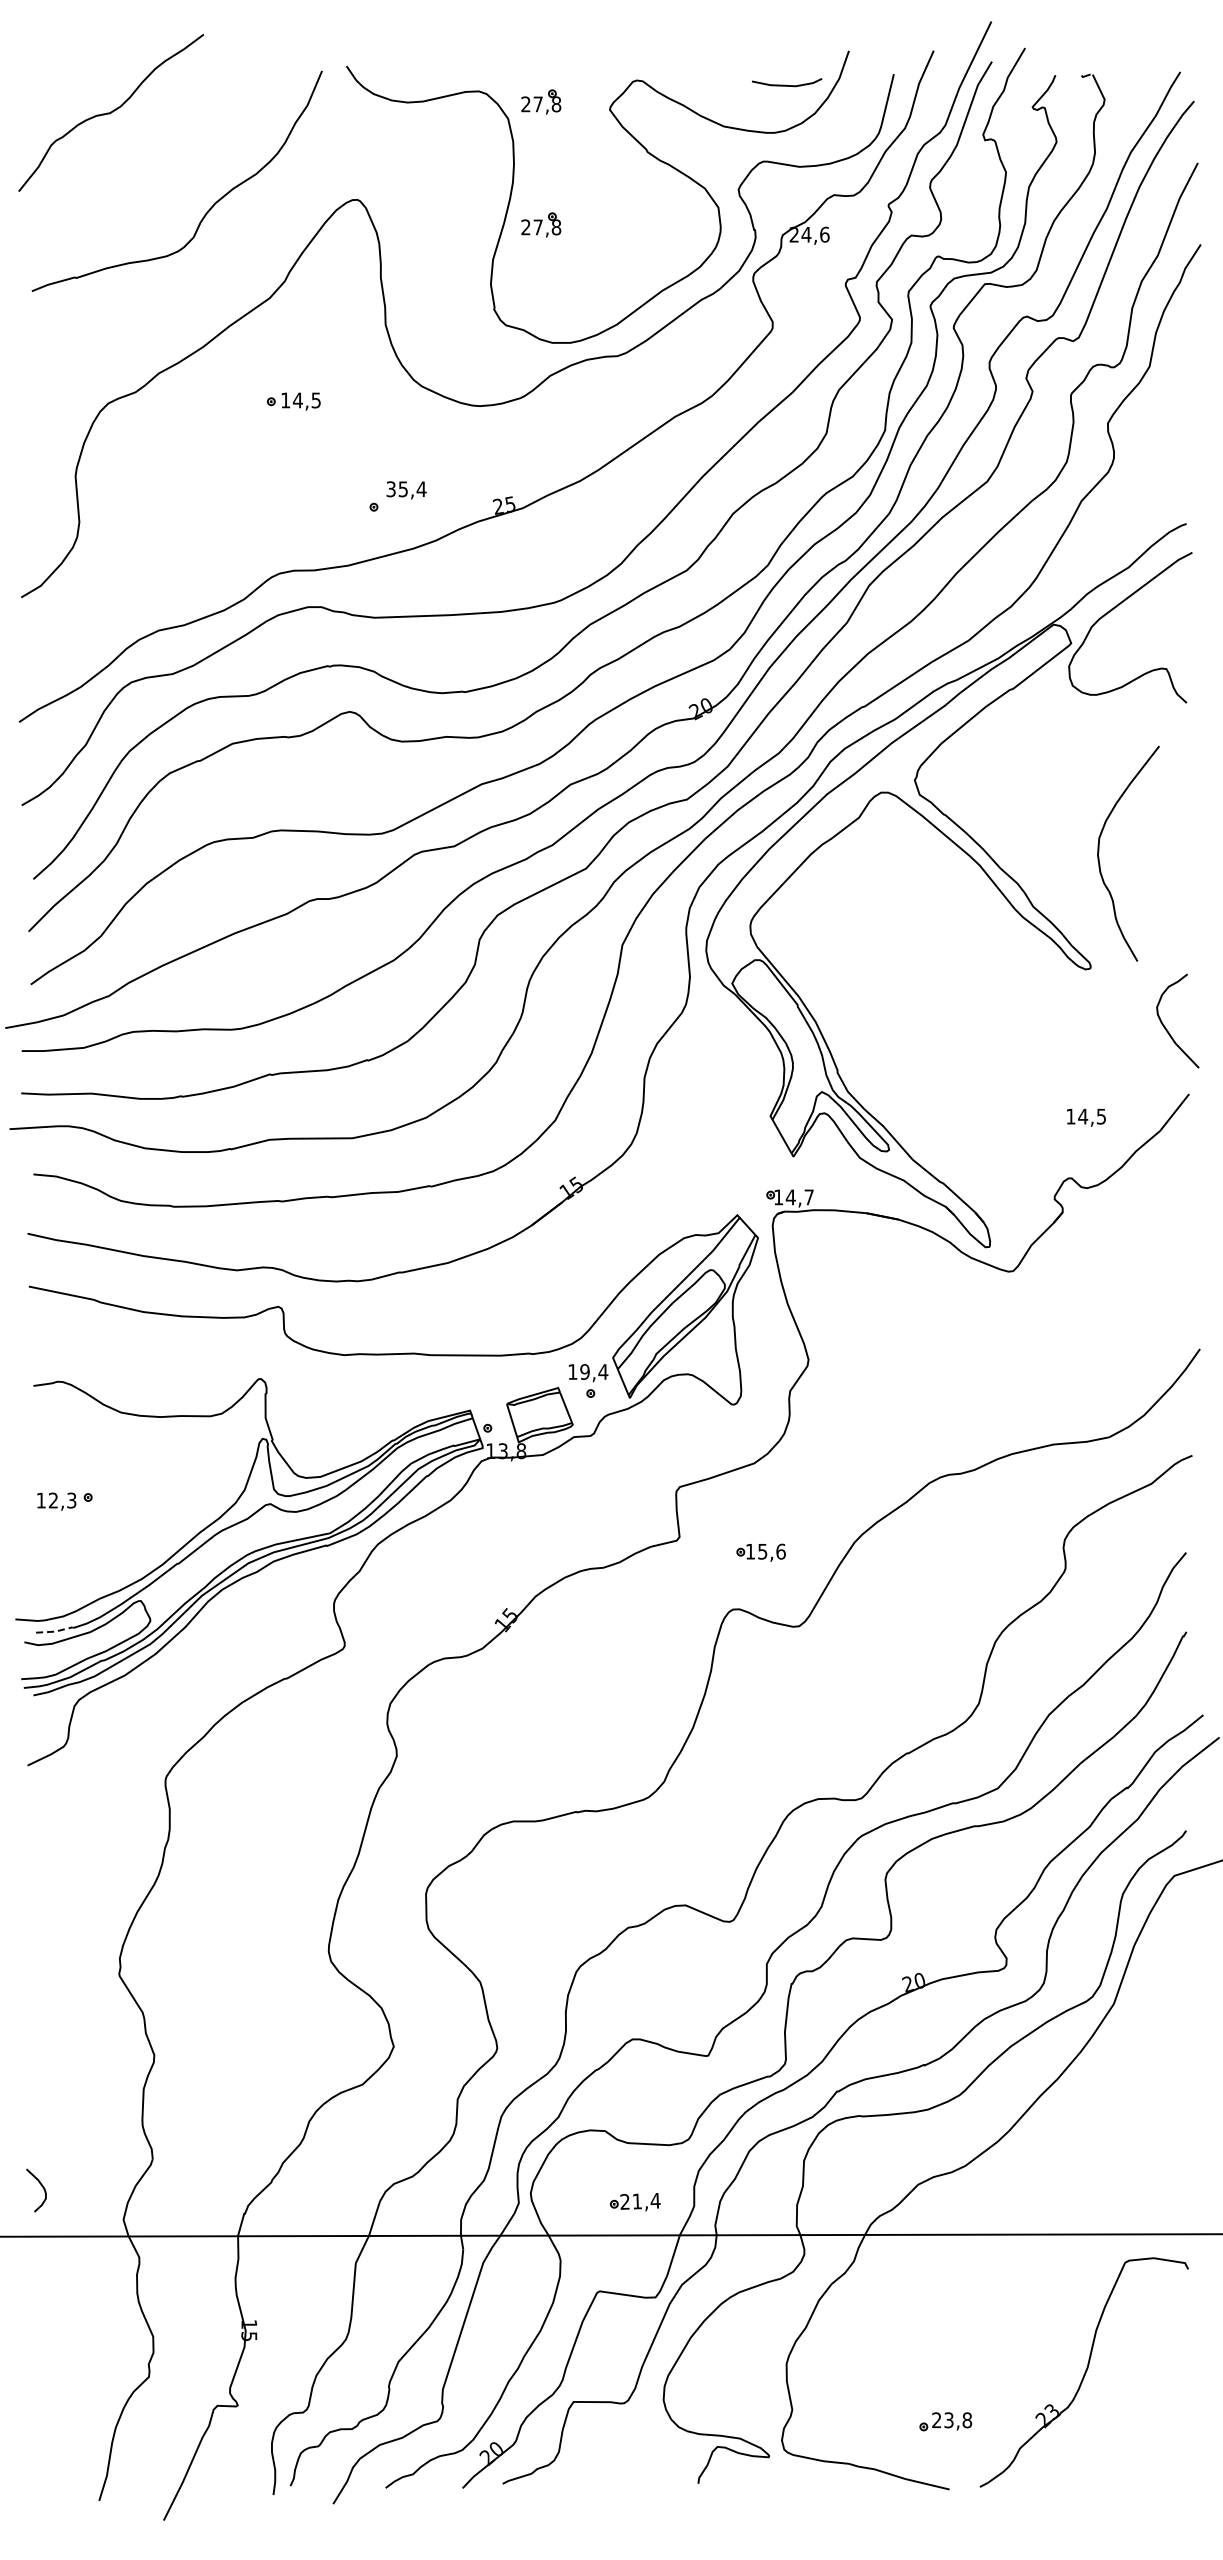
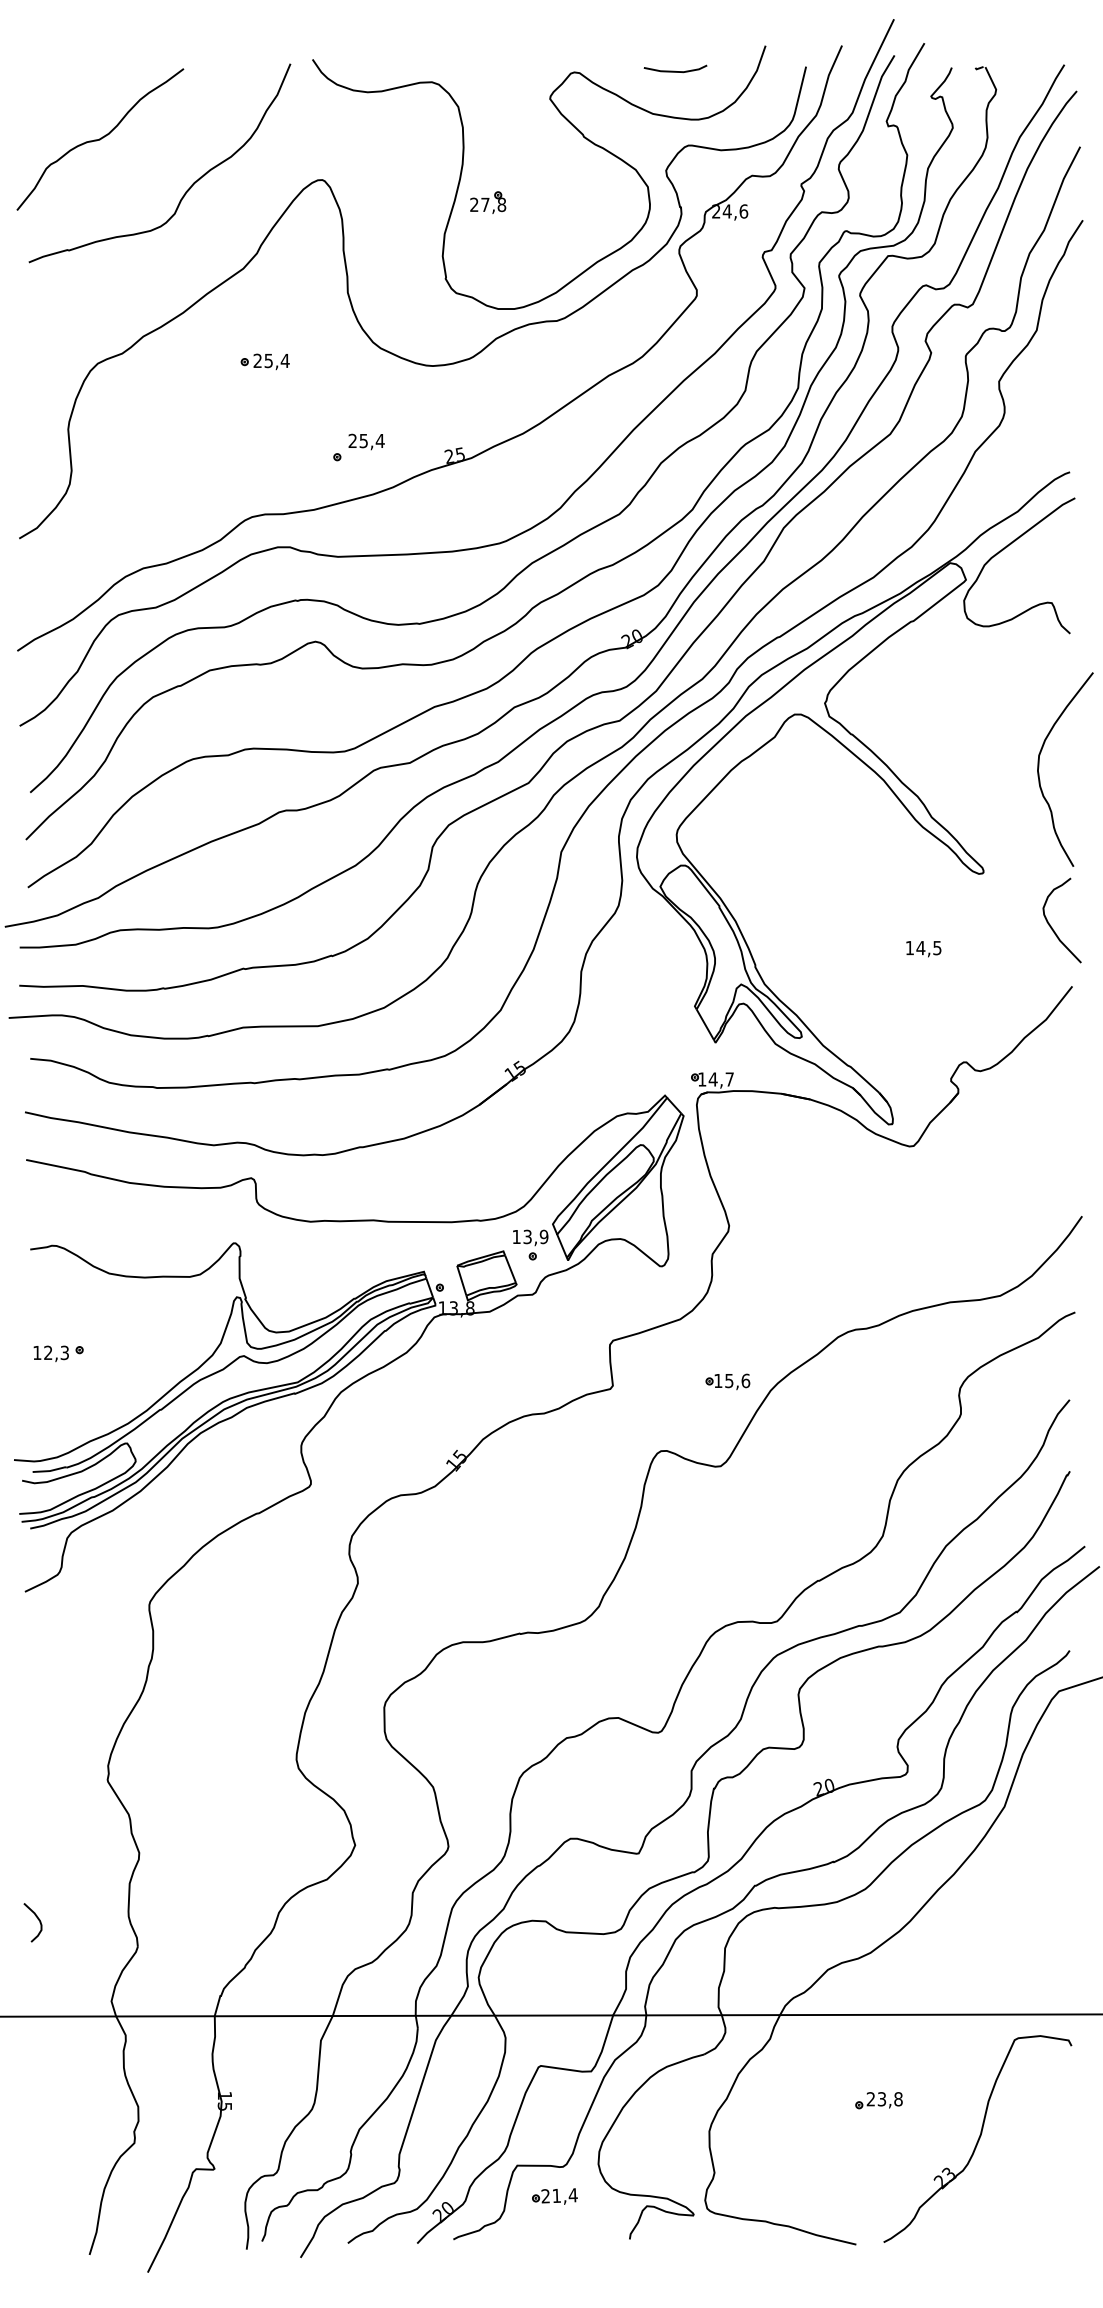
line: (785, 84) -> (674, 70), moved
part: (541, 101) -> (488, 91), removed
curve: (111, 112) -> (100, 139), moved
text: (301, 400) -> (271, 360), 14,5 -> 25,4
text: (390, 489) -> (352, 441), 35,4 -> 25,4
curve: (1099, 852) -> (1039, 768), moved
text: (1086, 1117) -> (923, 948), moved
text: (594, 1371) -> (536, 1236), 19,4 -> 13,9
part: (760, 1552) -> (727, 1381), moved
line: (55, 1631) -> (50, 1470), dashed -> solid
curve: (40, 2185) -> (36, 1918), moved
part: (635, 2202) -> (555, 2196), moved
part: (945, 2421) -> (878, 2100), moved

